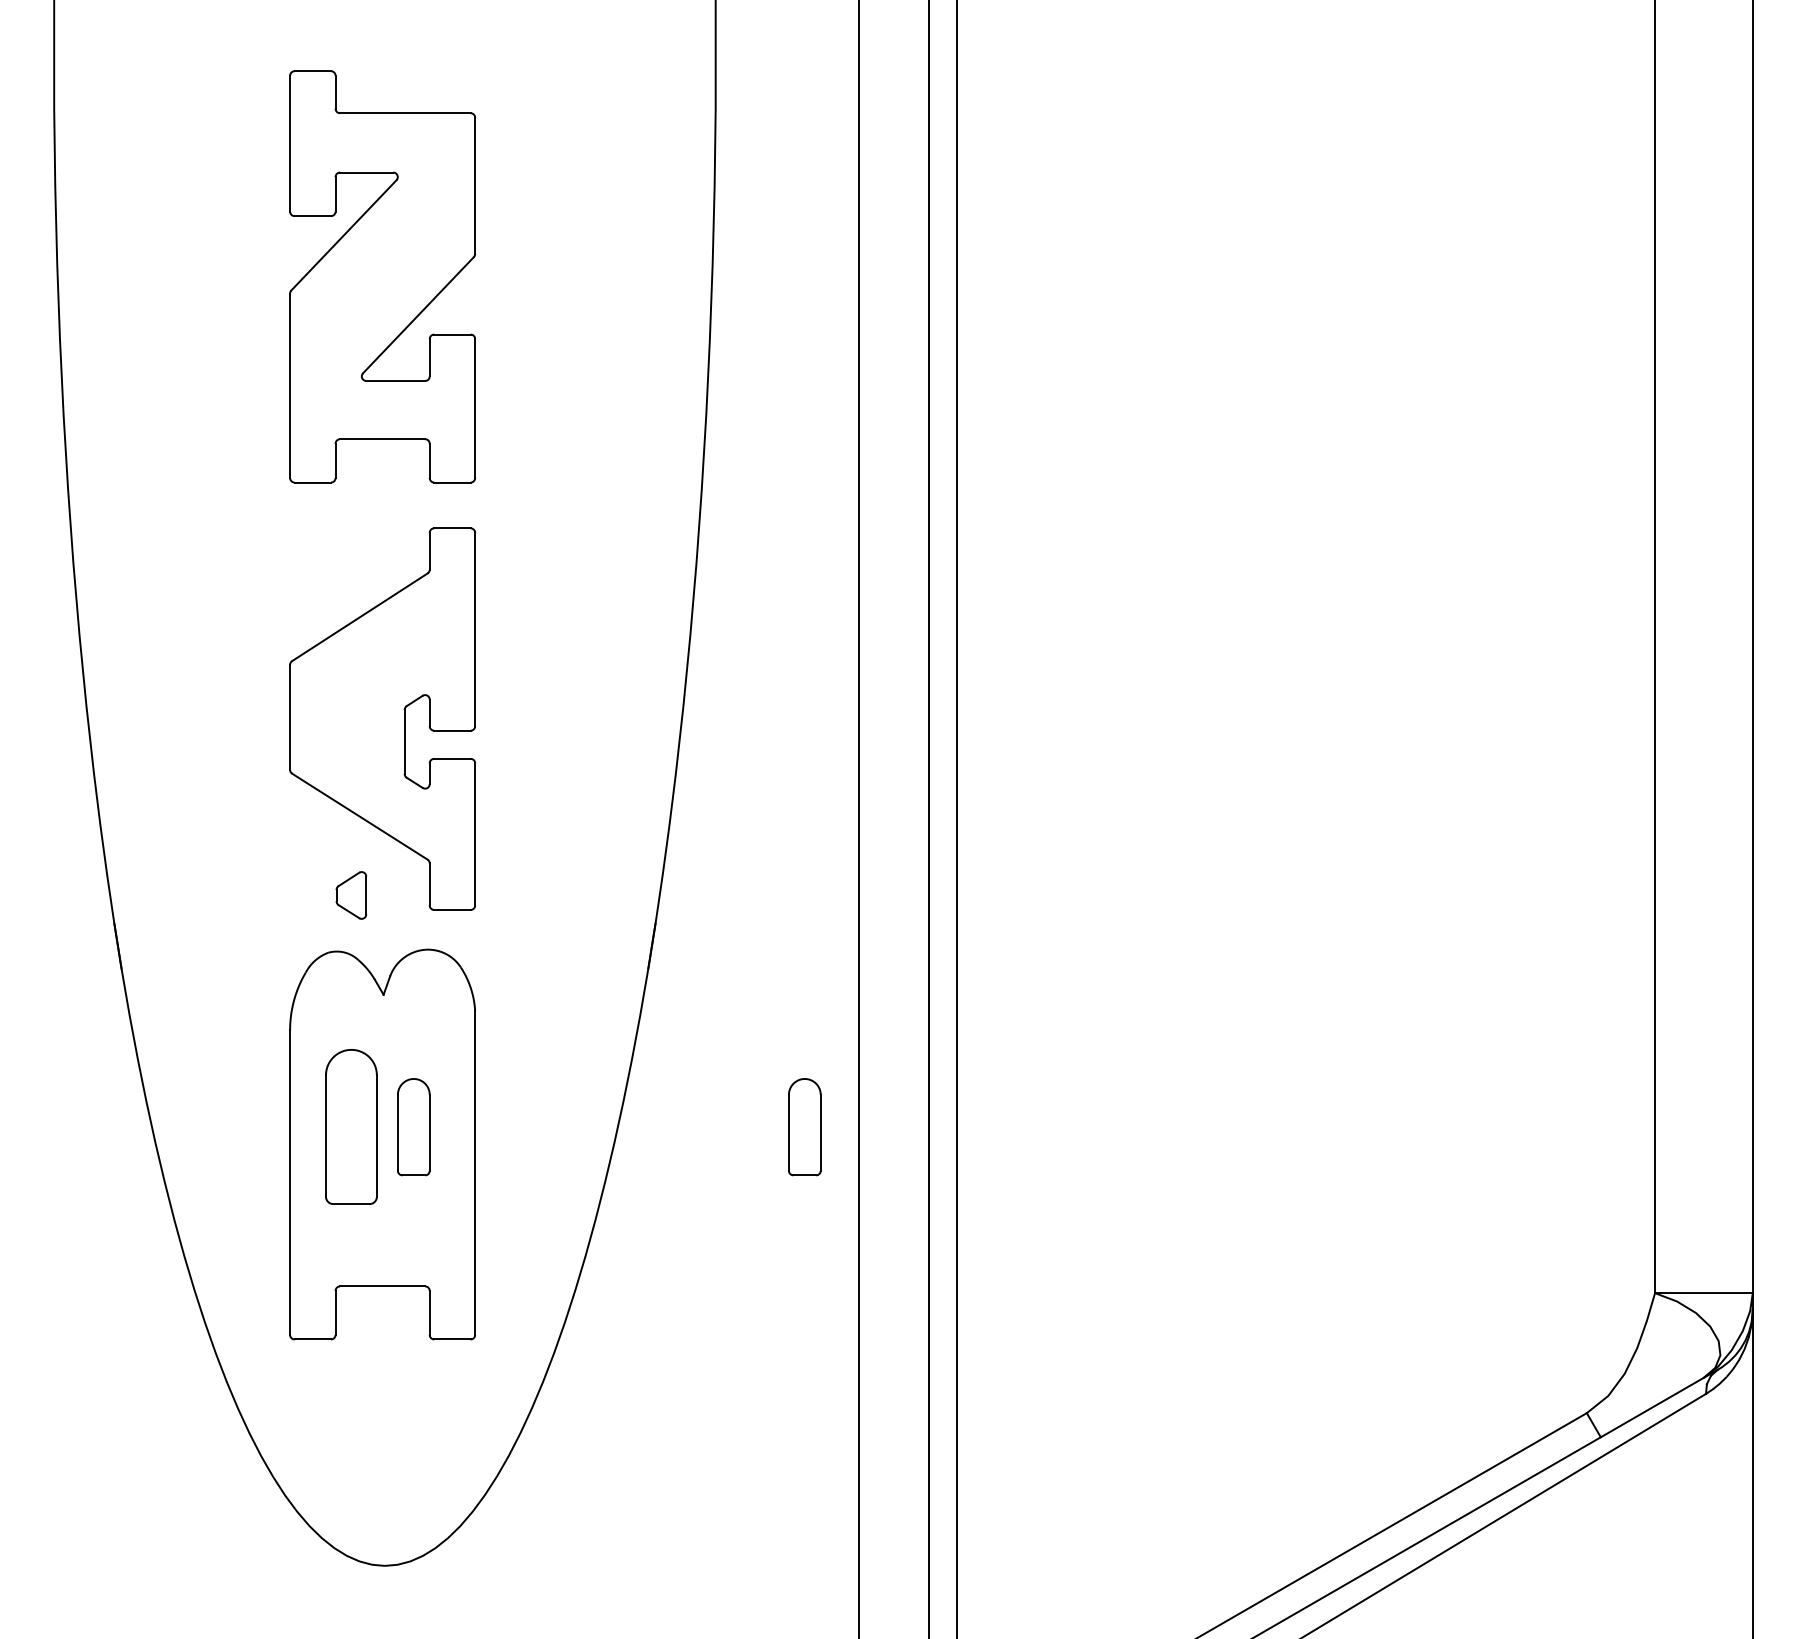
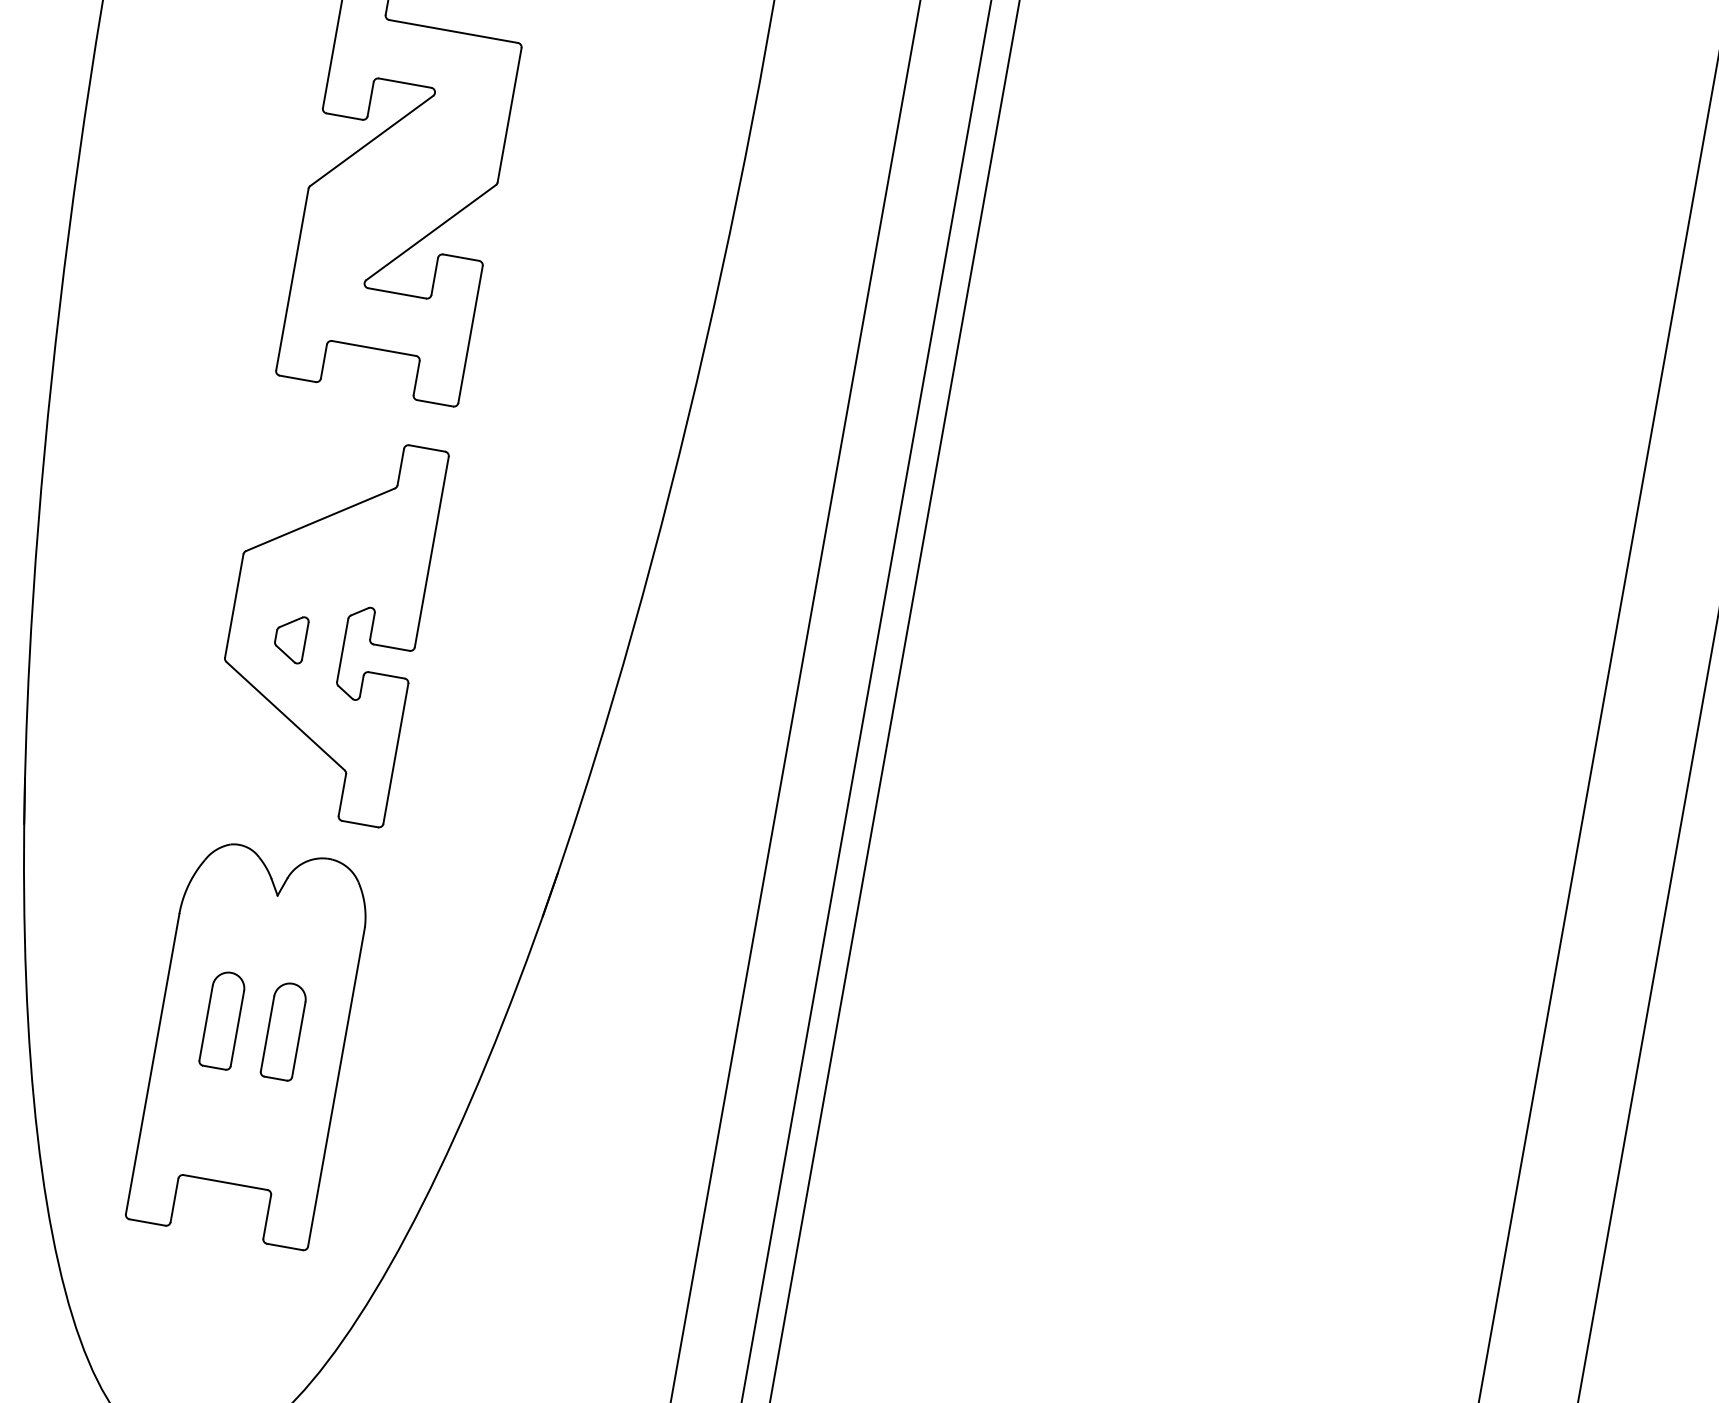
part: (351, 895) -> (290, 638), moved
part: (351, 1127) -> (222, 1020), size x0.62
part: (804, 1127) -> (668, 1100), removed

